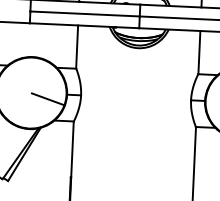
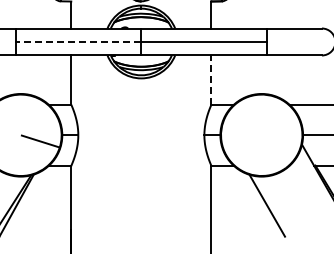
line: (84, 14) -> (78, 42), solid -> dashed
line: (199, 52) -> (211, 80), solid -> dashed

